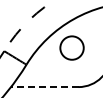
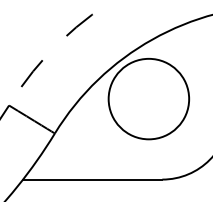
circle: (71, 47) -> (147, 97), size x1.67
line: (44, 87) -> (92, 180), dashed -> solid

